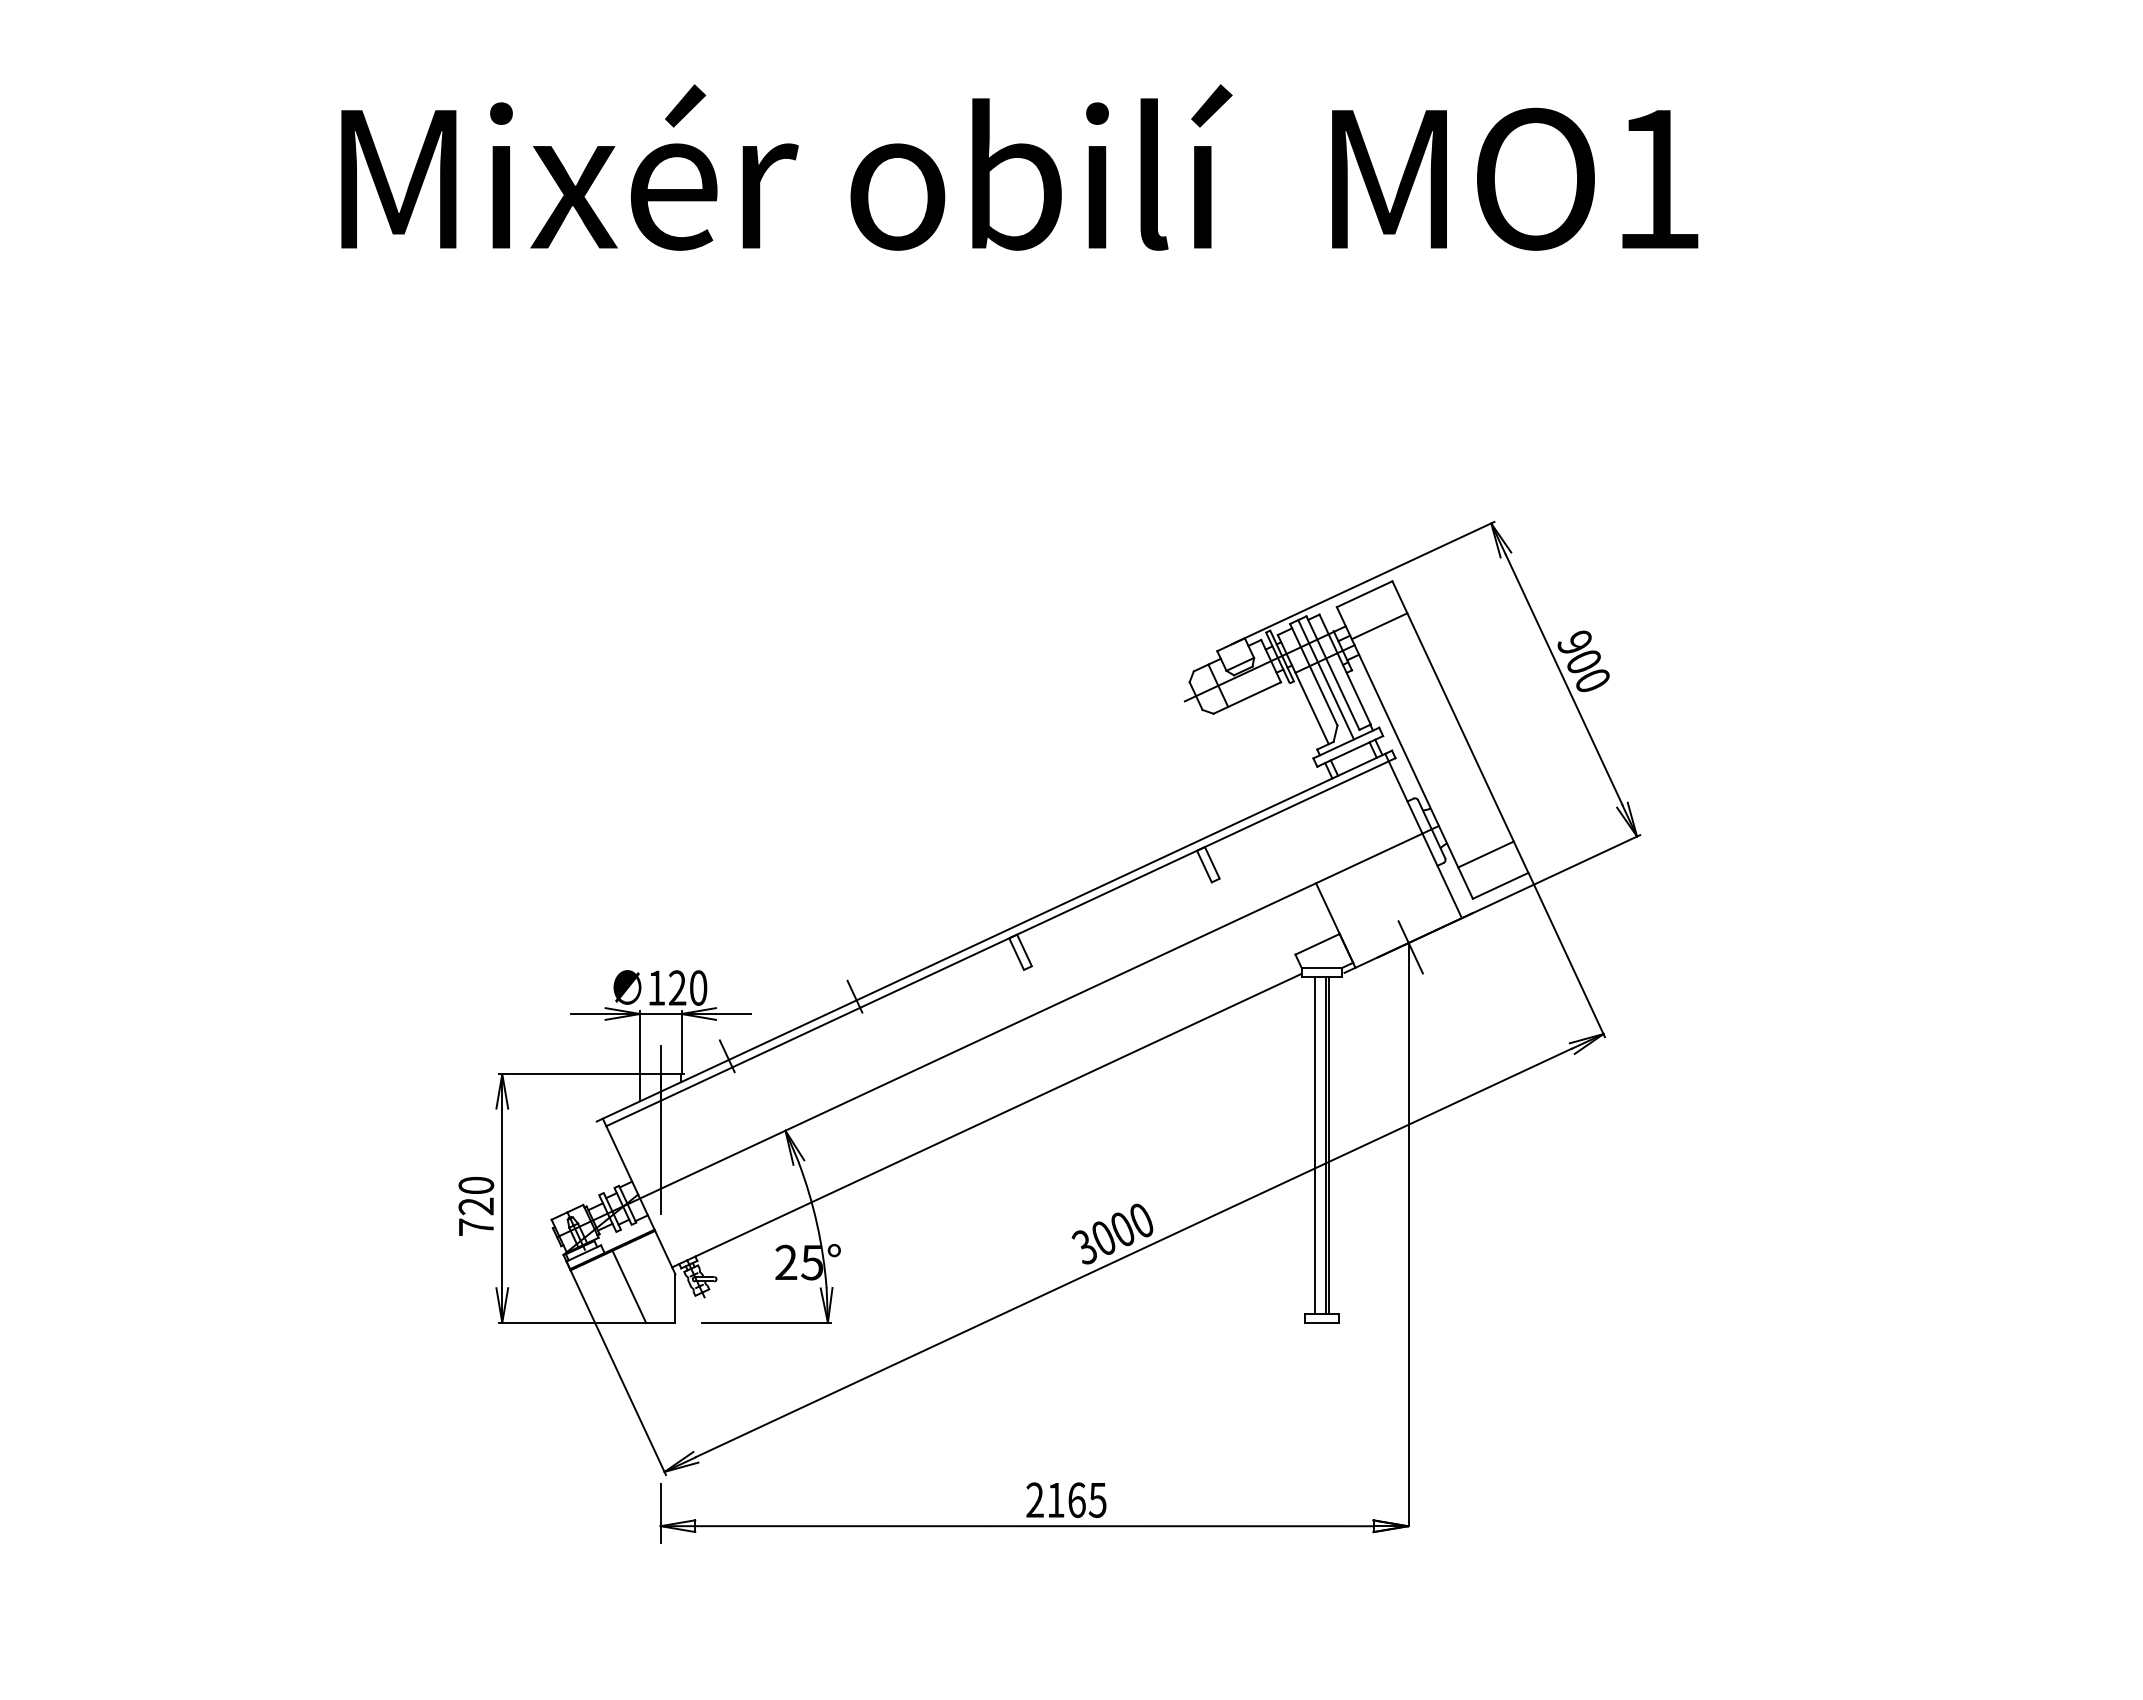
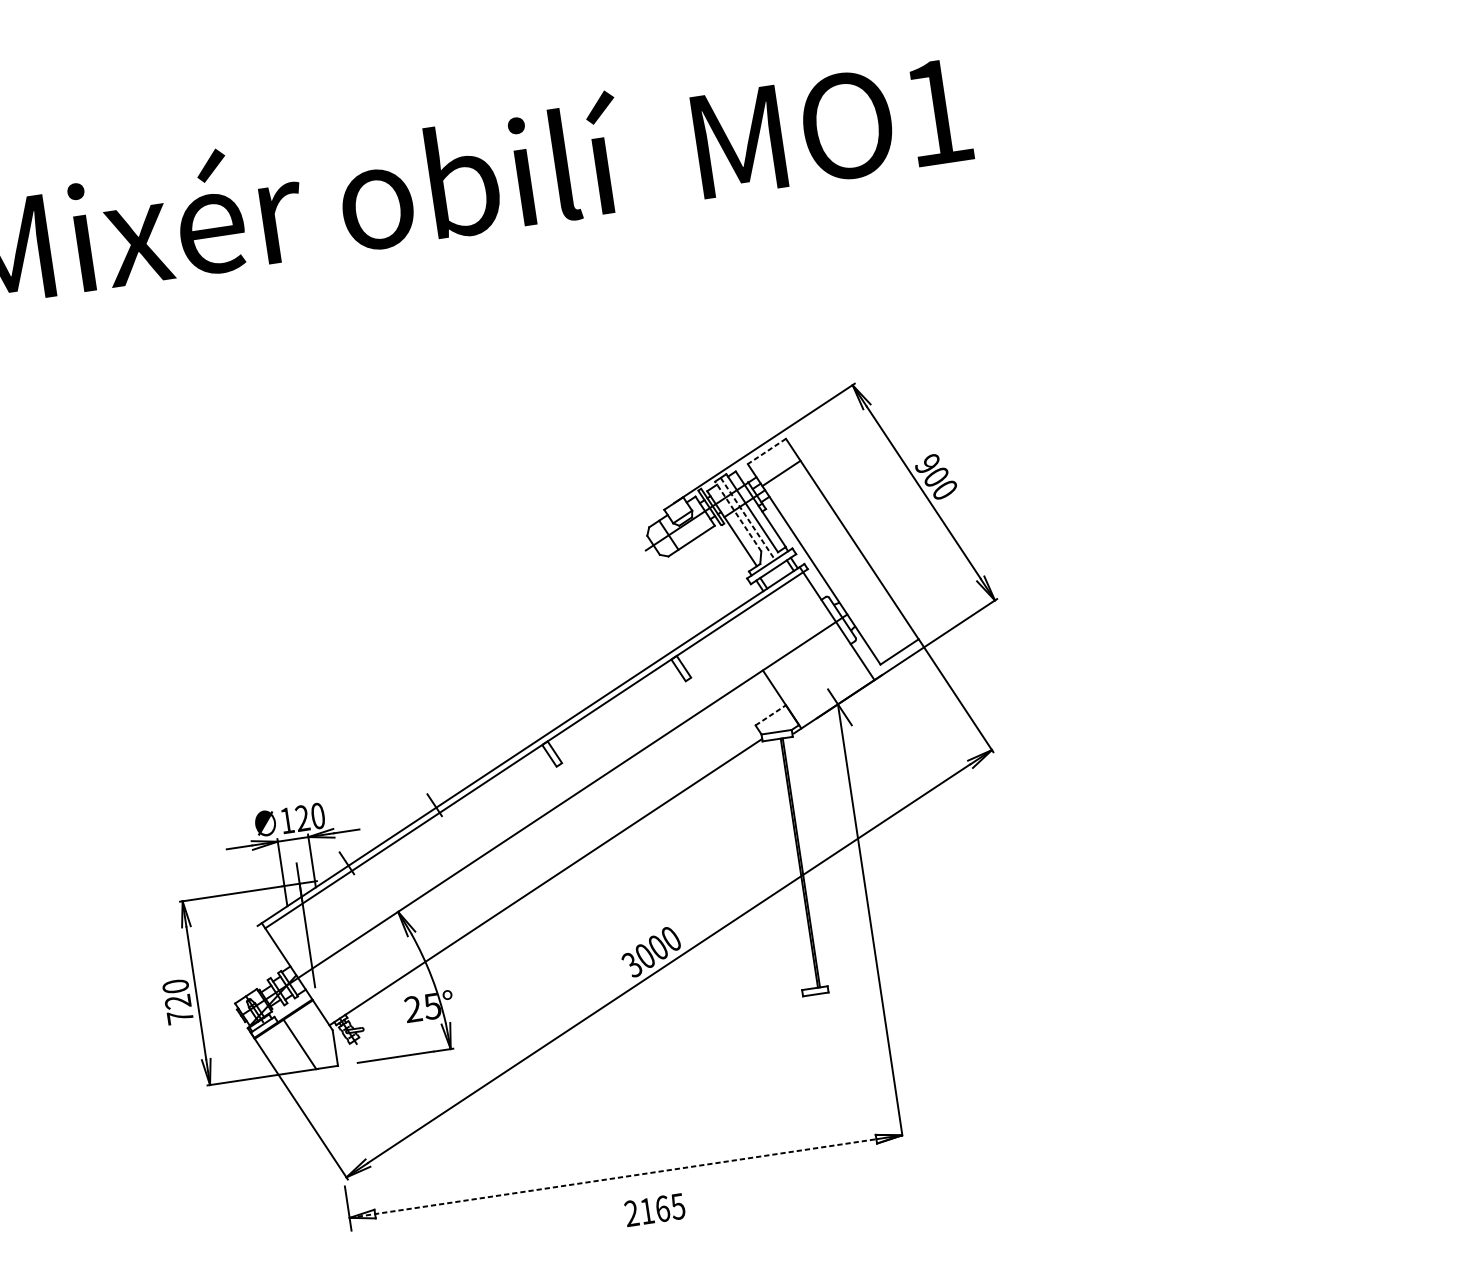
line: (1364, 594) -> (766, 451), solid -> dashed
line: (1313, 674) -> (737, 516), solid -> dashed
line: (1326, 679) -> (748, 518), solid -> dashed
line: (1485, 854) -> (884, 630), removed
line: (1318, 944) -> (771, 715), solid -> dashed
line: (1315, 1145) -> (791, 864), removed
text: (1066, 1499) -> (654, 1209), moved
line: (1017, 1526) -> (613, 1178), solid -> dashed

